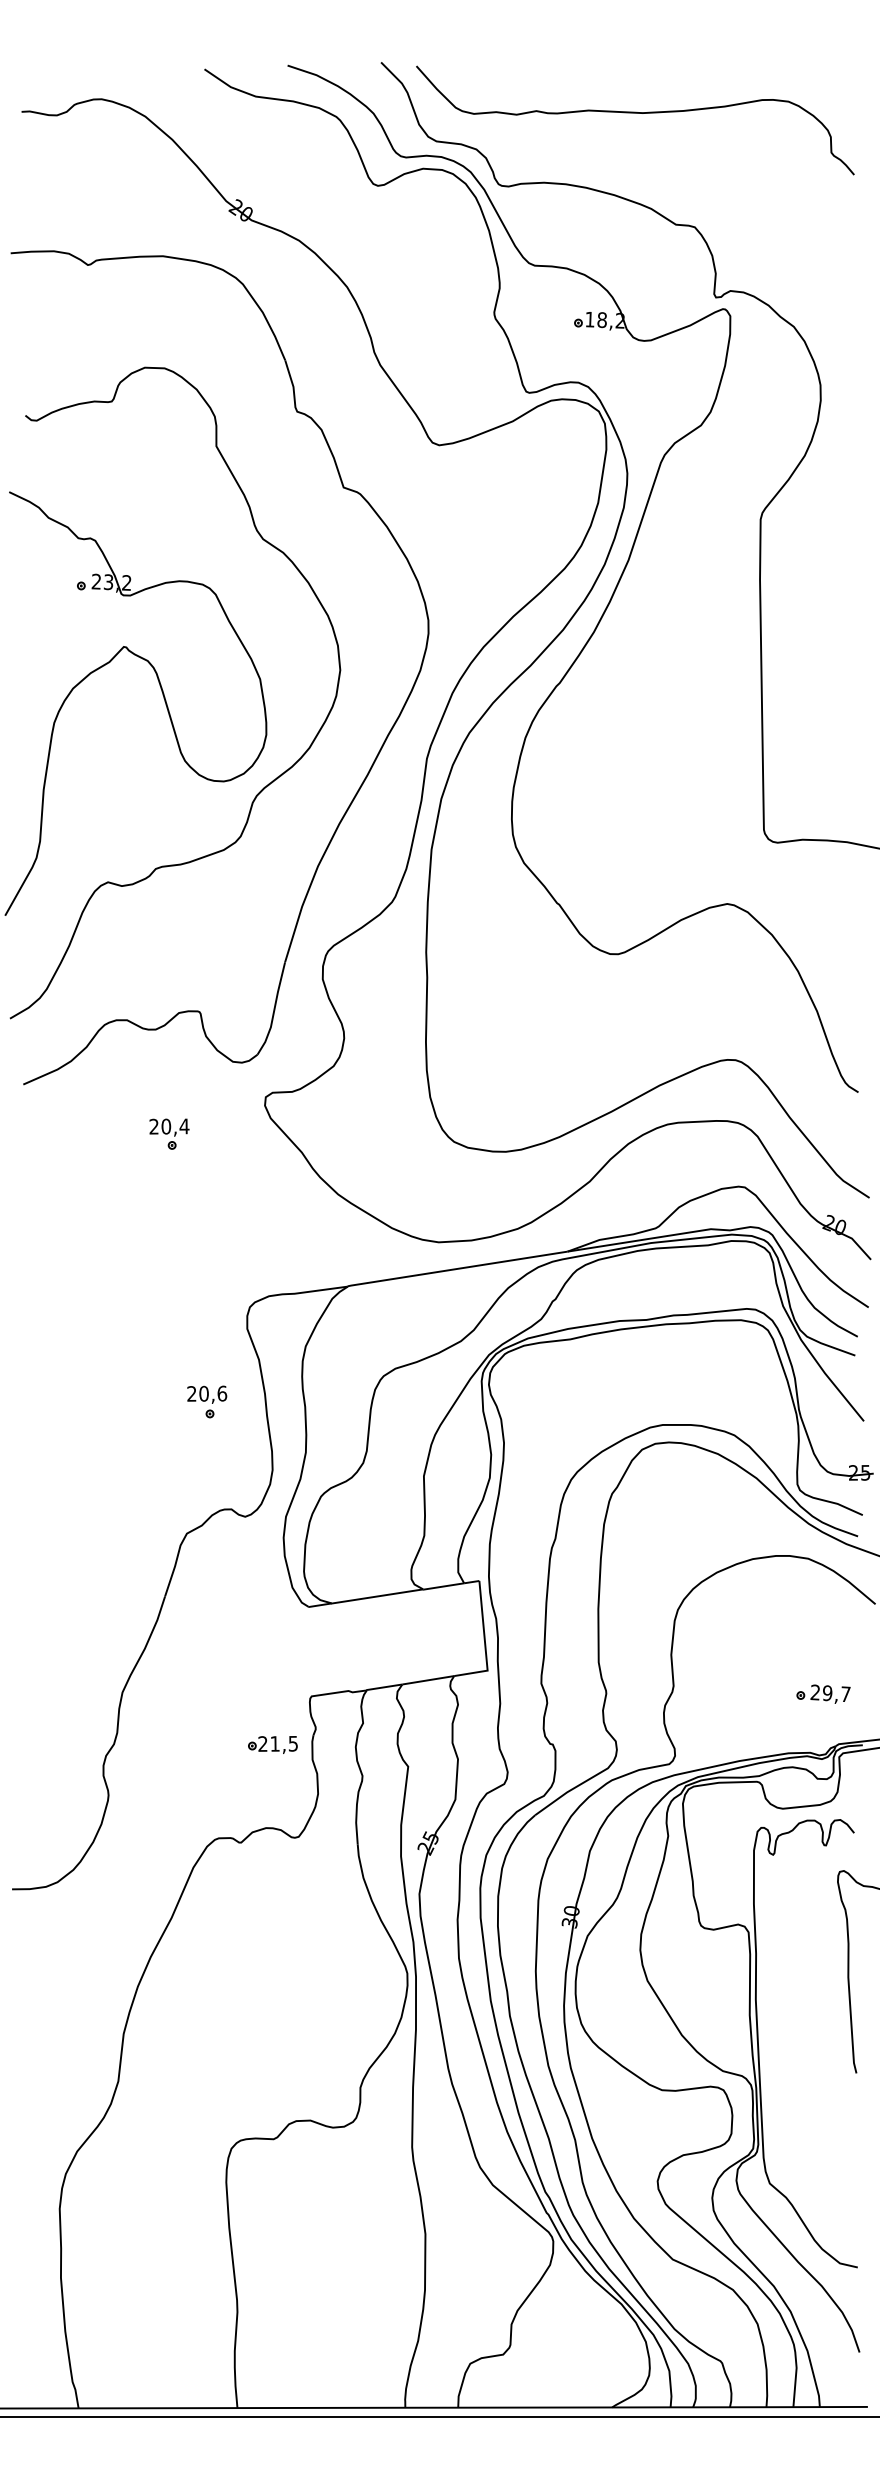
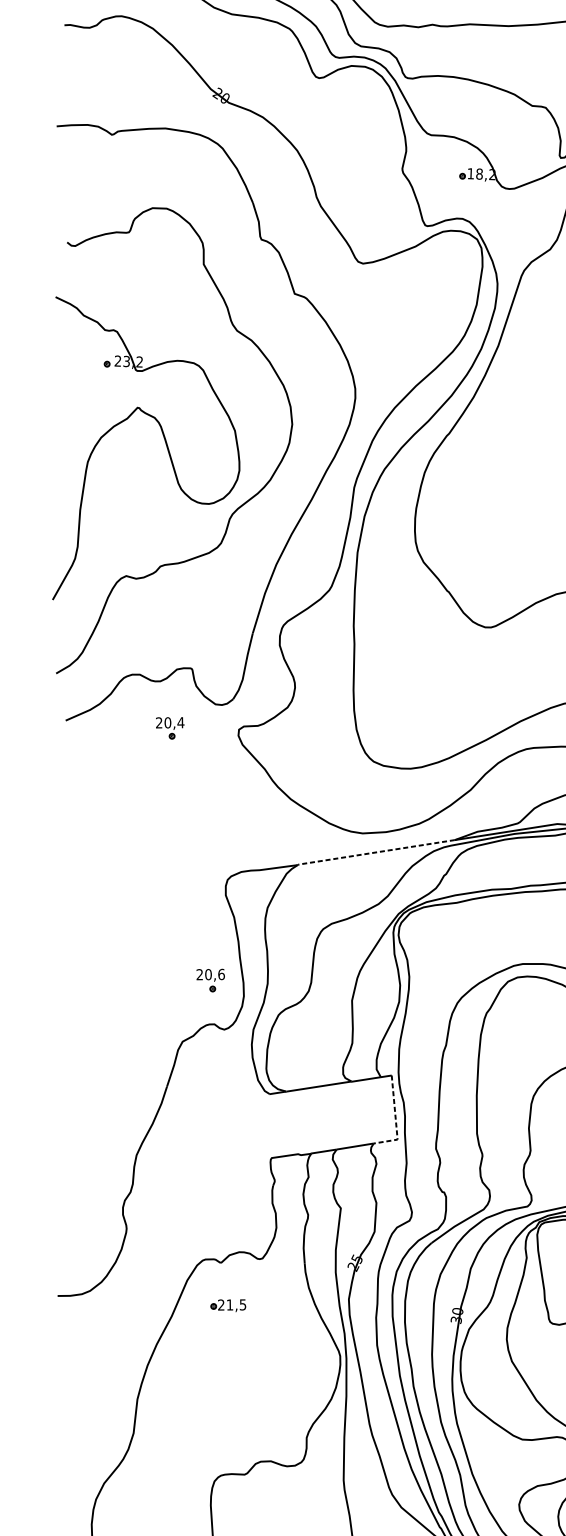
part: (169, 1133) -> (170, 727), moved
line: (456, 1269) -> (375, 852), solid -> dashed
part: (207, 1401) -> (210, 980), moved
line: (485, 1643) -> (396, 1120), solid -> dashed
part: (272, 1744) -> (228, 1305), moved

